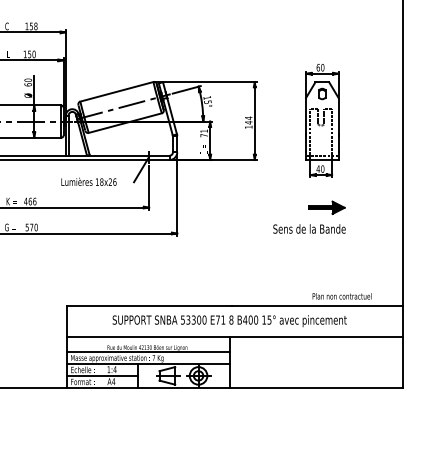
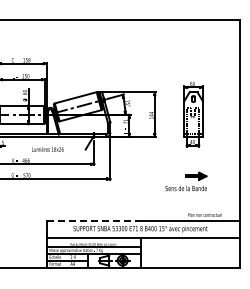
text: (88, 182) -> (47, 149), moved
part: (309, 216) -> (186, 181), moved
line: (147, 305) -> (93, 220), solid -> dashed

